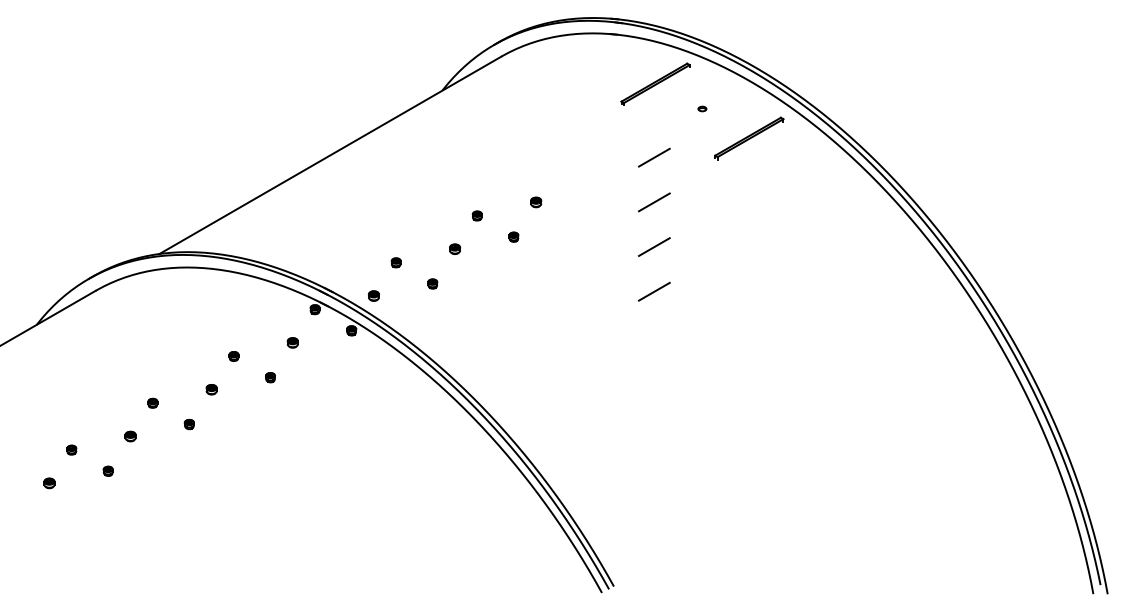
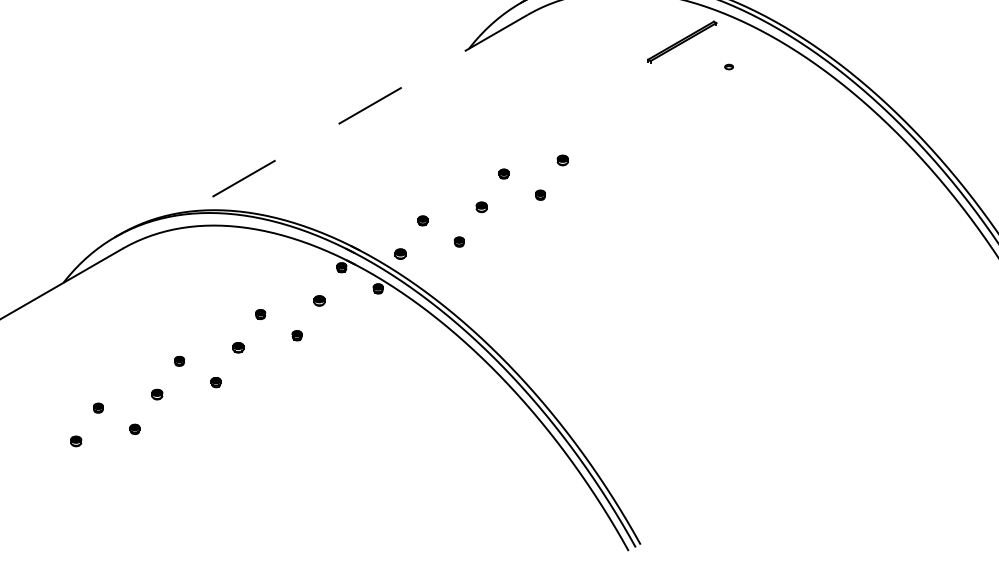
part: (749, 138) -> (776, 96), removed
line: (329, 155) -> (356, 113), solid -> dashed
line: (654, 157) -> (681, 115), removed
line: (654, 202) -> (681, 160), removed
line: (654, 246) -> (681, 204), removed
line: (654, 291) -> (681, 249), removed

